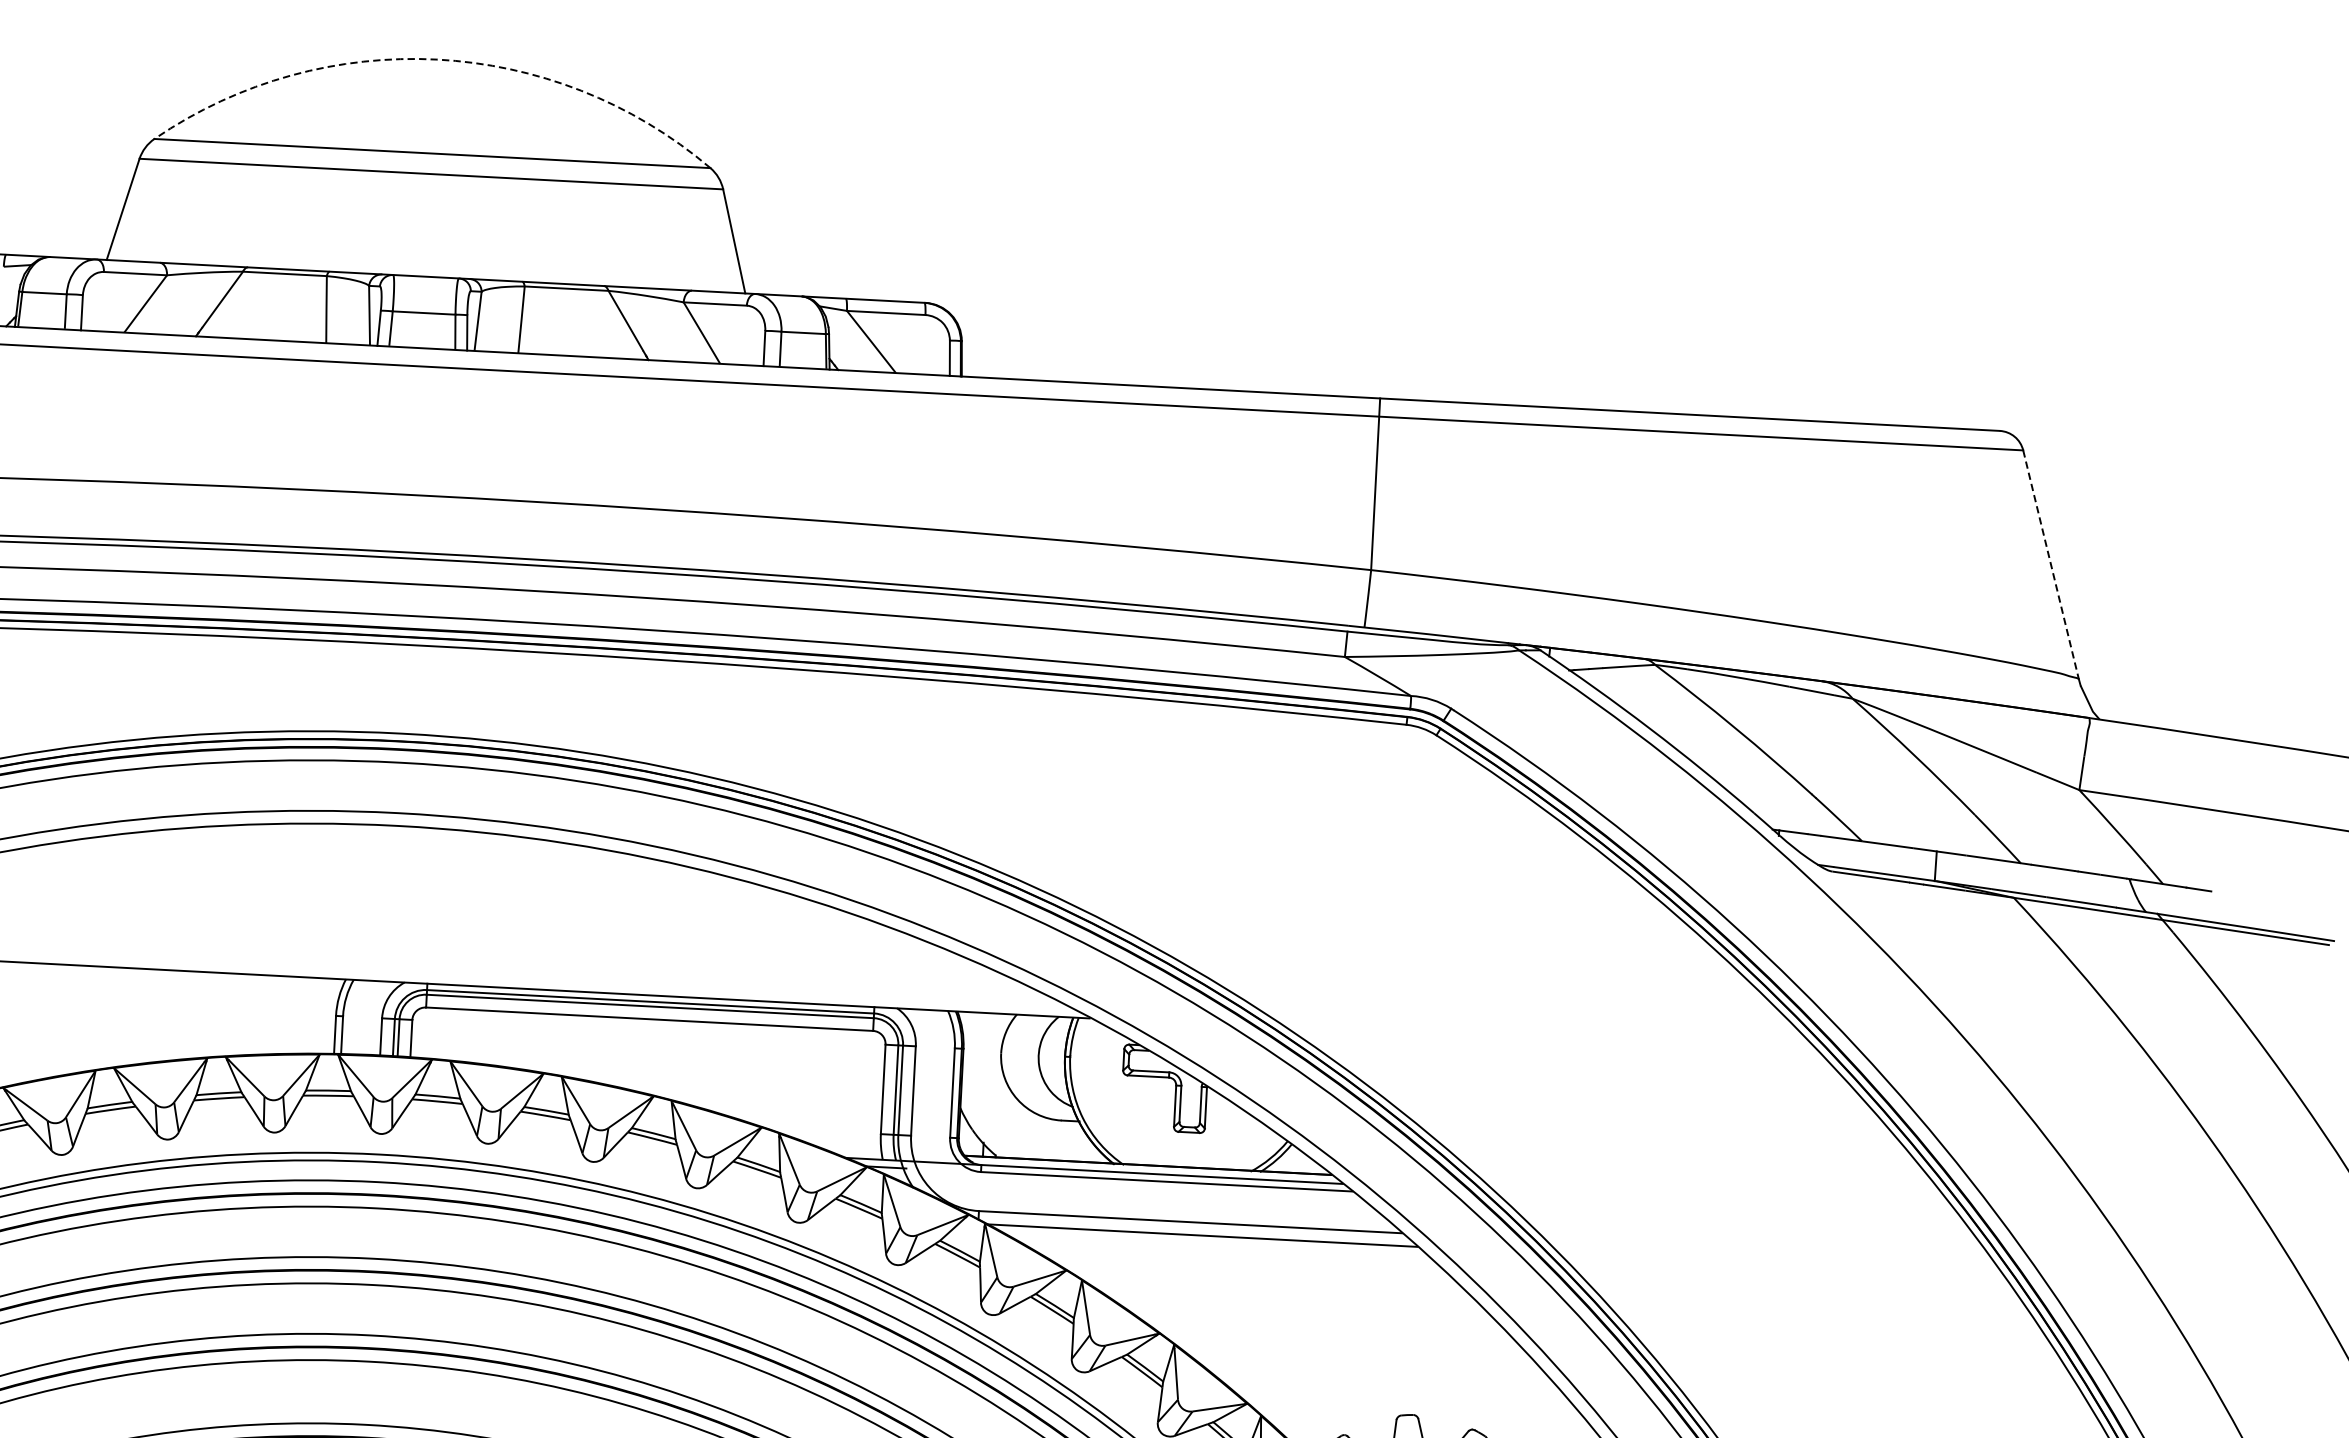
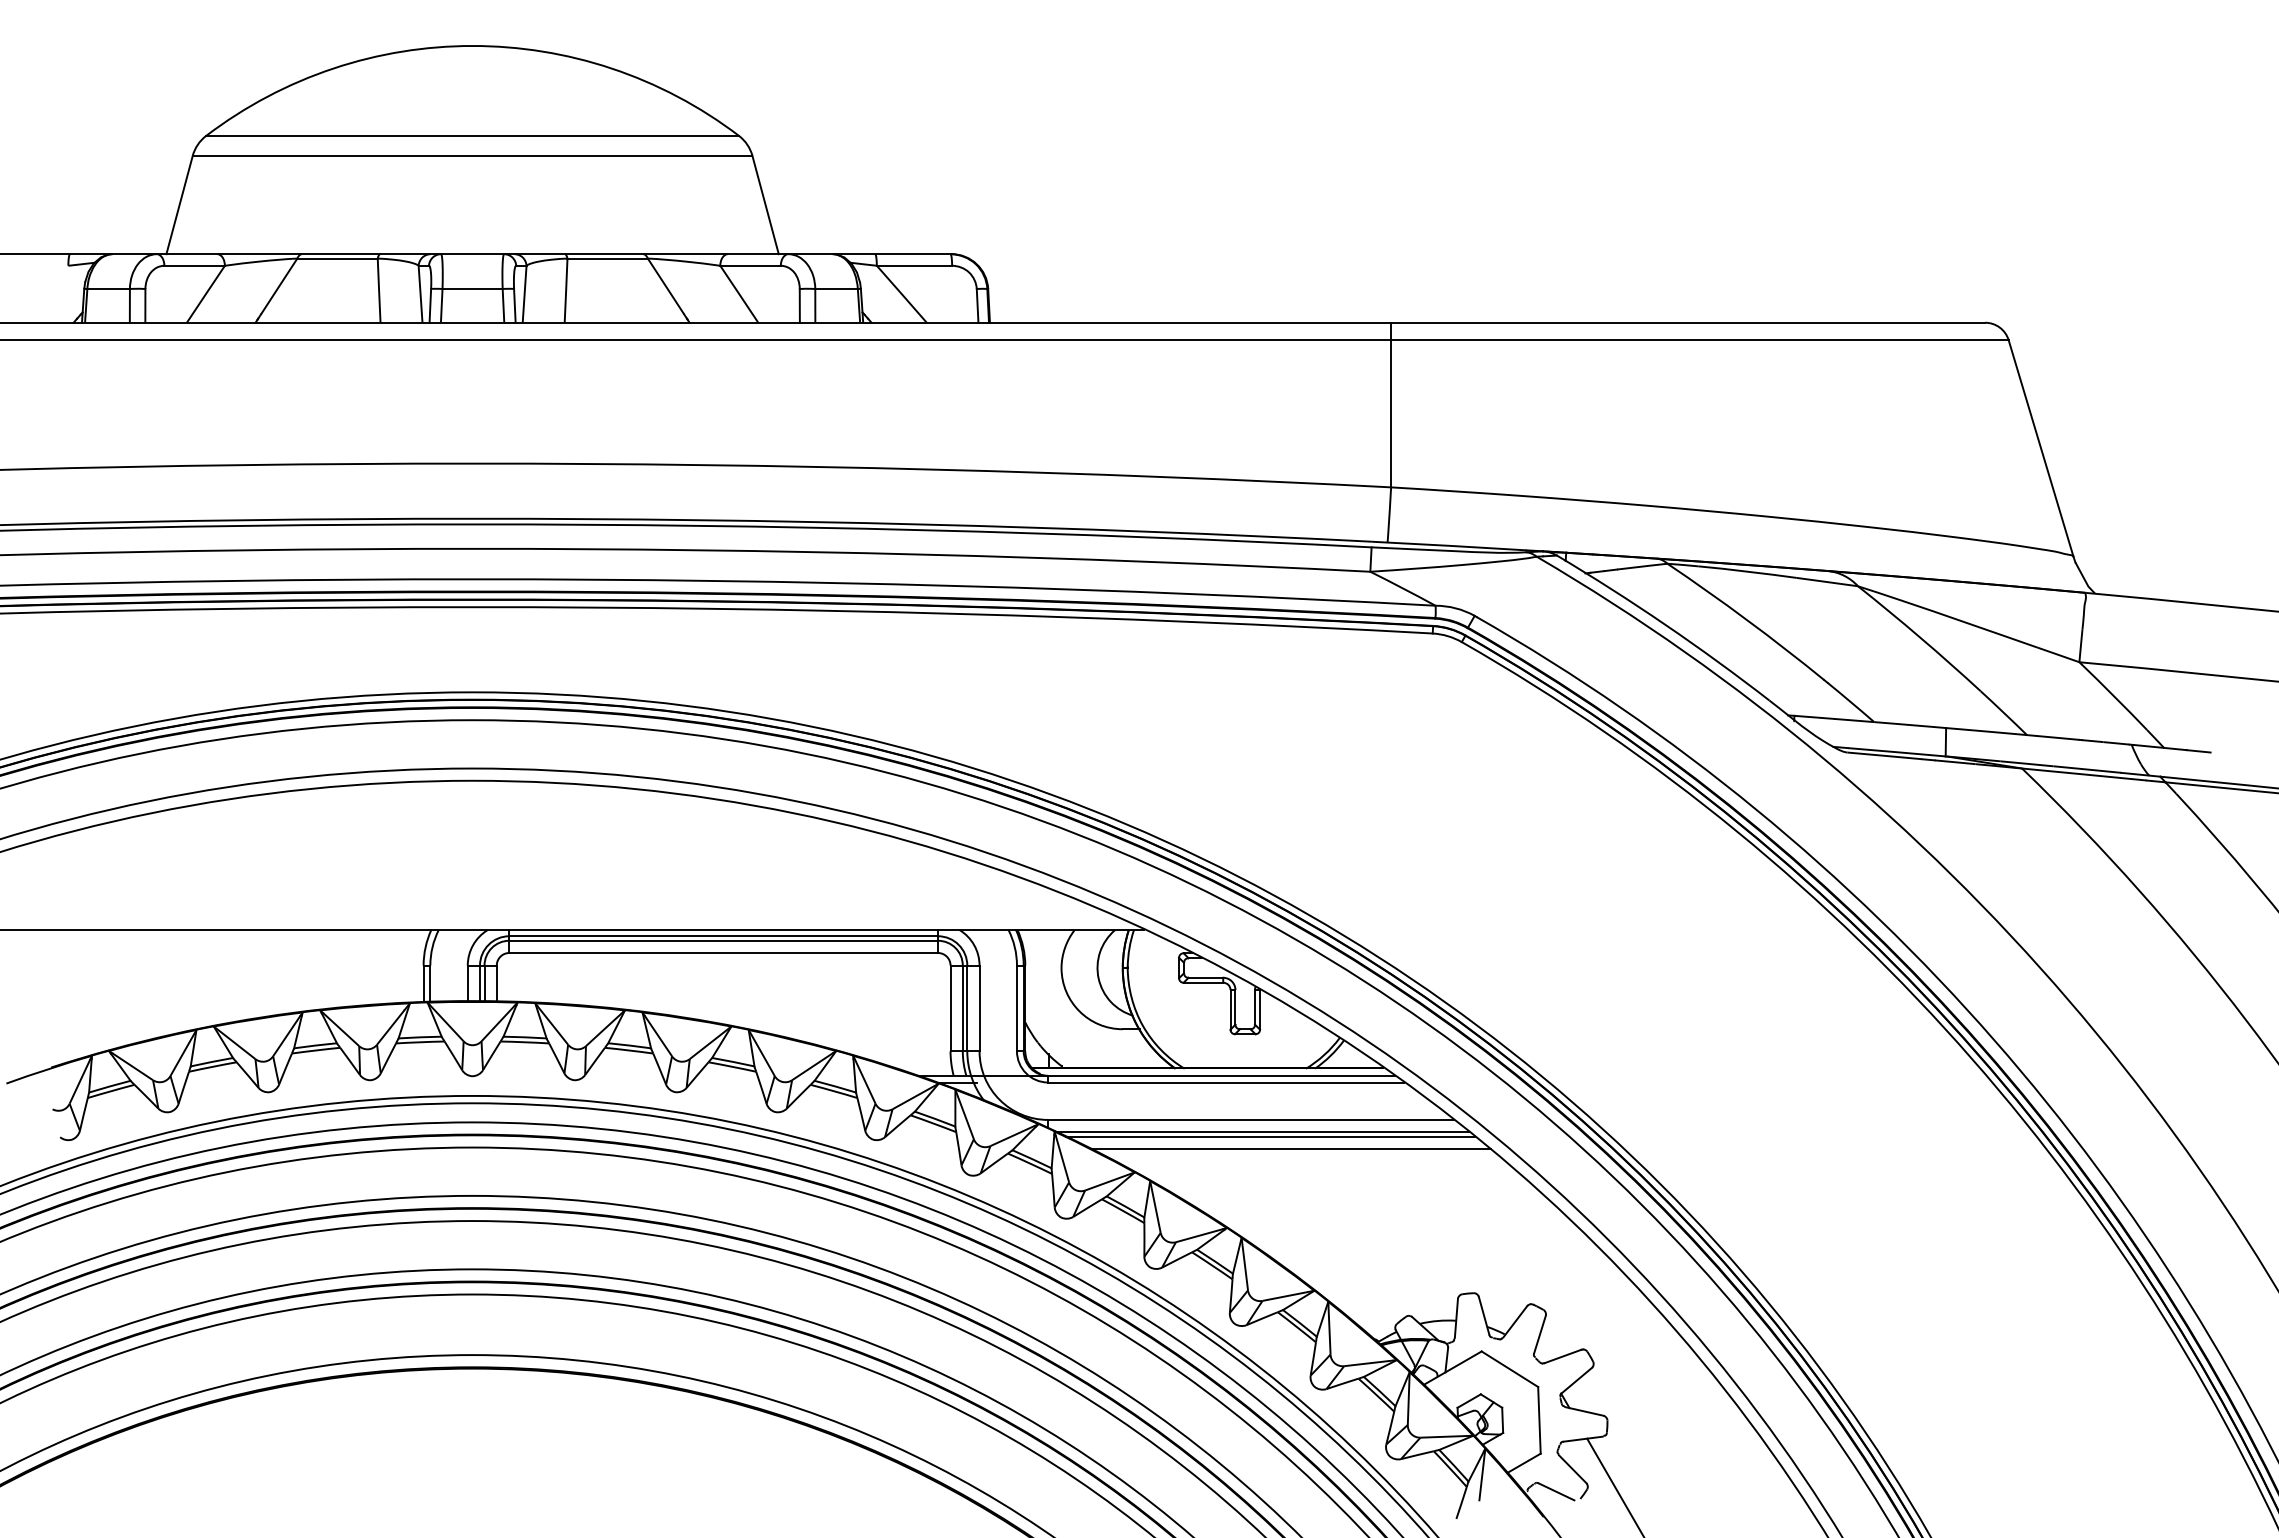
arc: (437, 59) -> (472, 45), dashed -> solid
line: (2051, 565) -> (2041, 448), dashed -> solid
line: (1209, 1240) -> (1270, 1136), added
line: (1230, 1254) -> (1290, 1148), added

